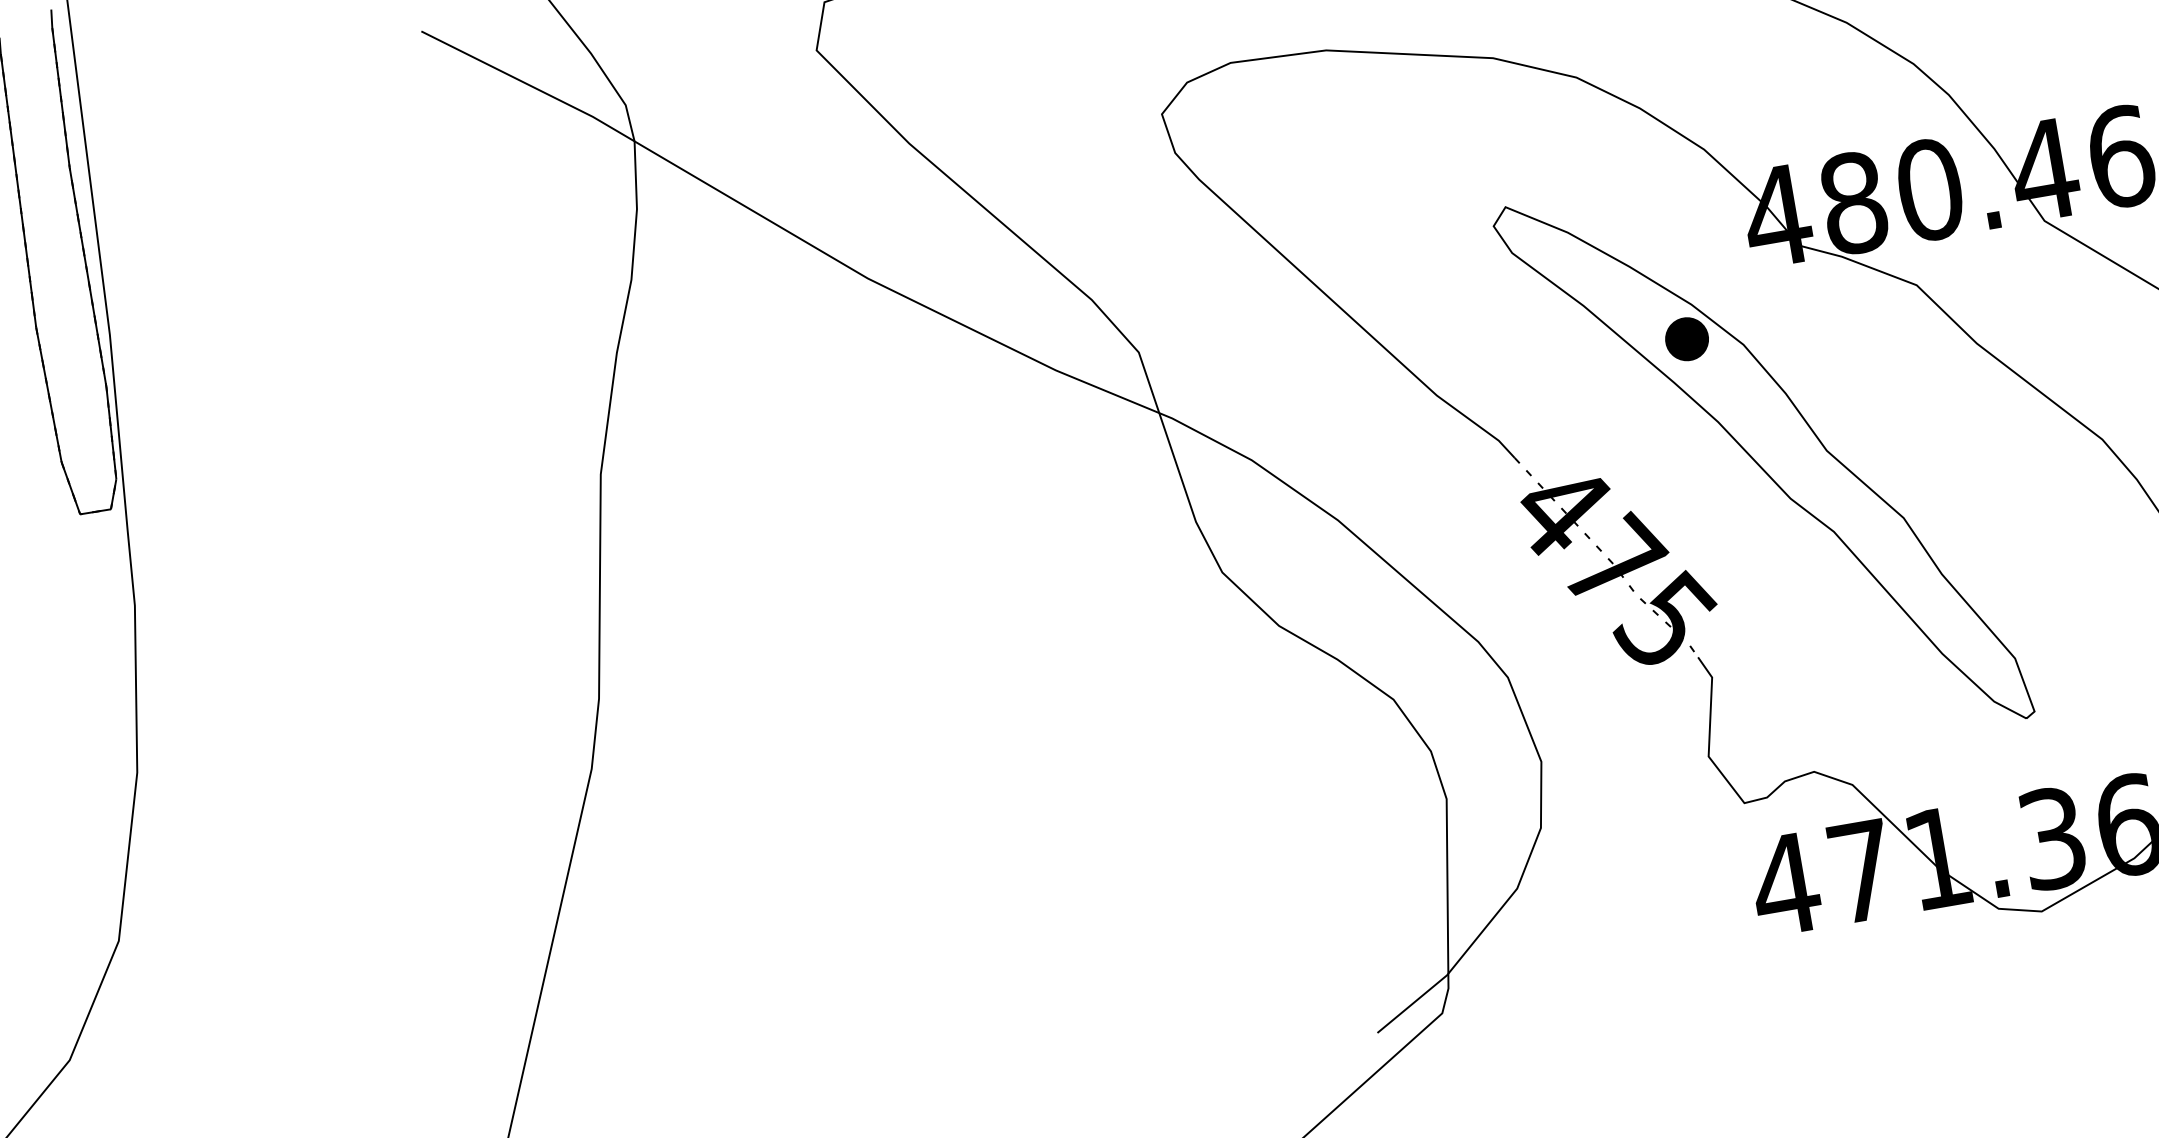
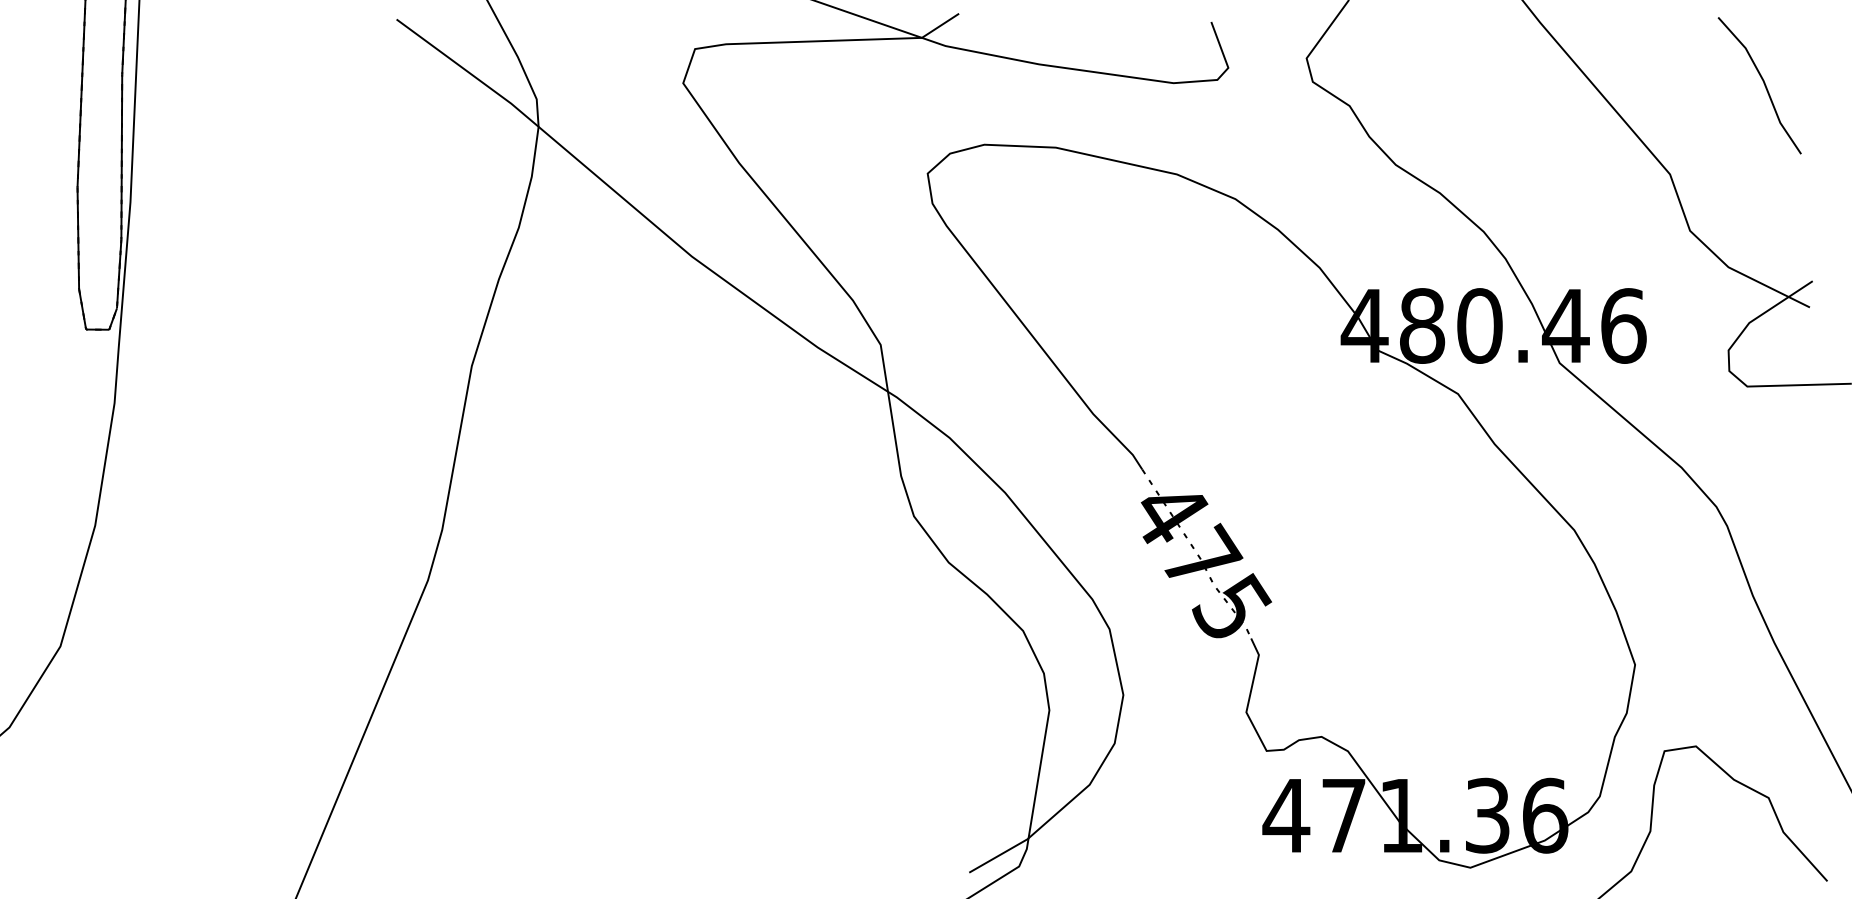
part: (1763, 462) -> (1323, 504), removed

